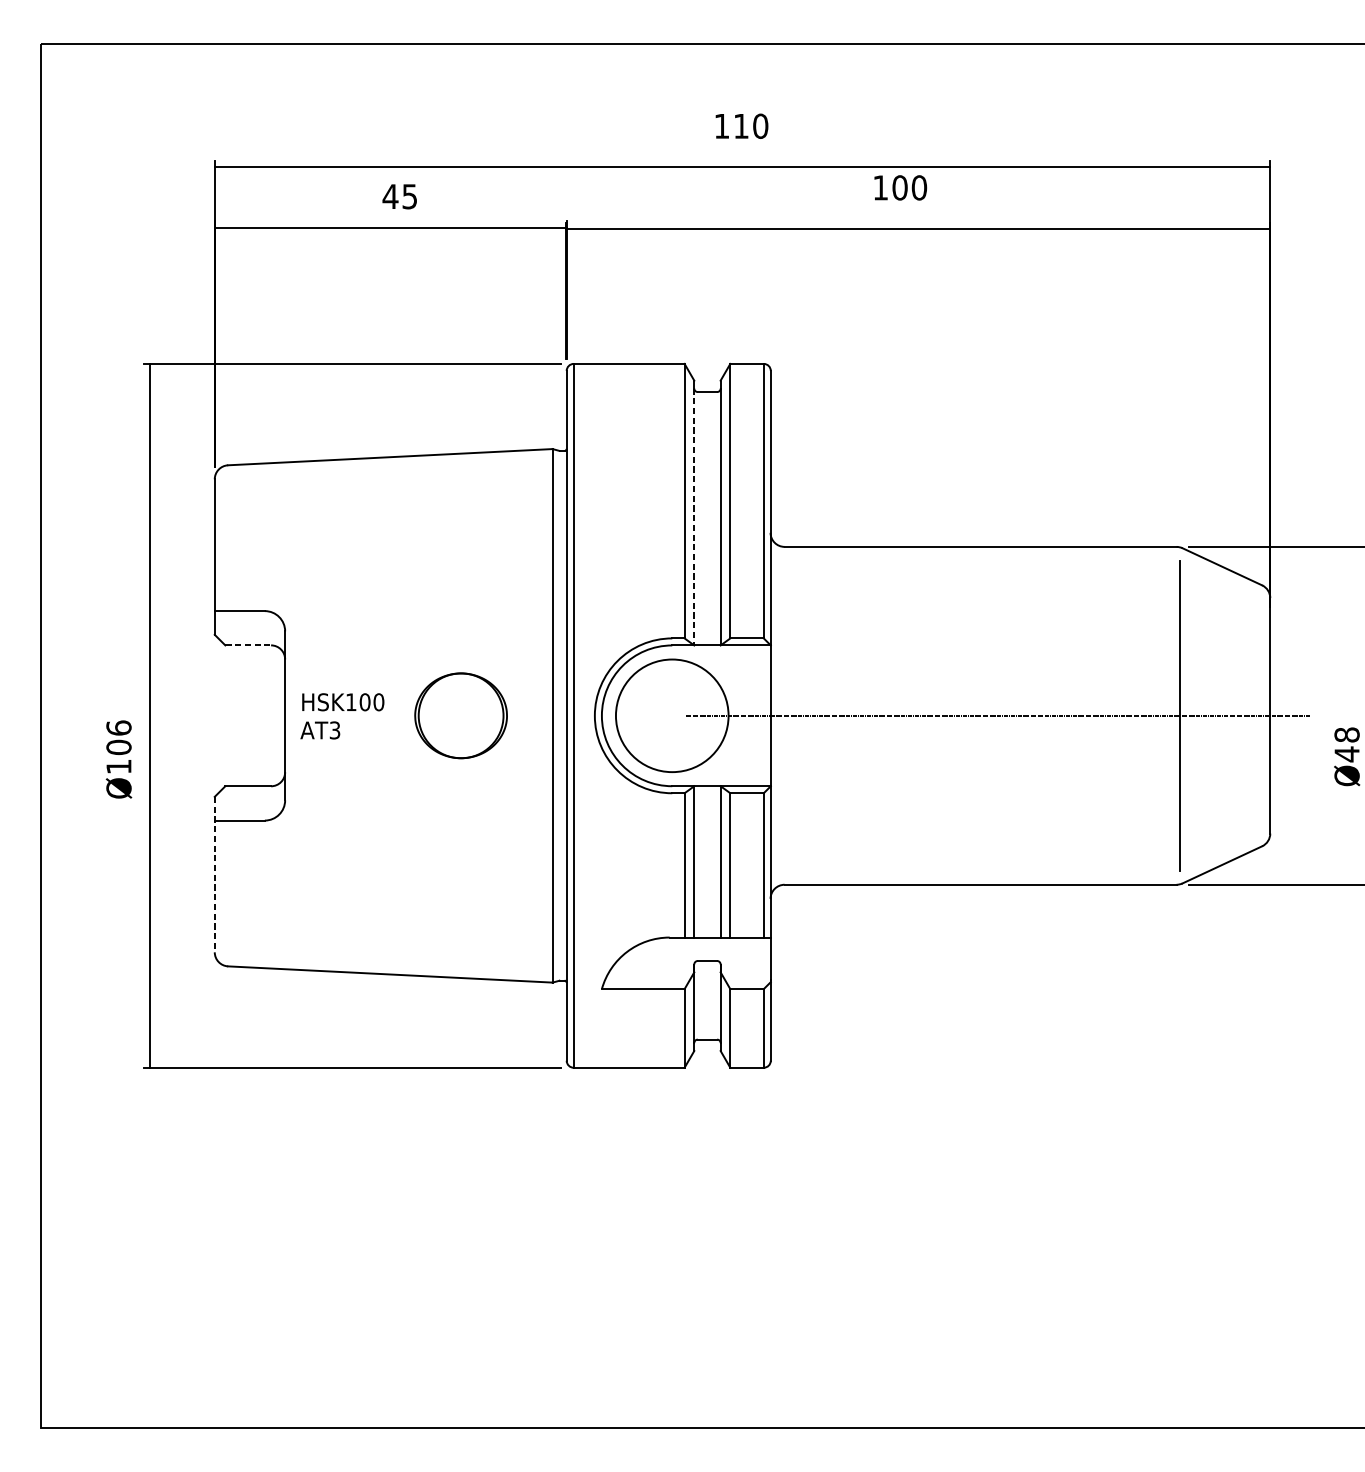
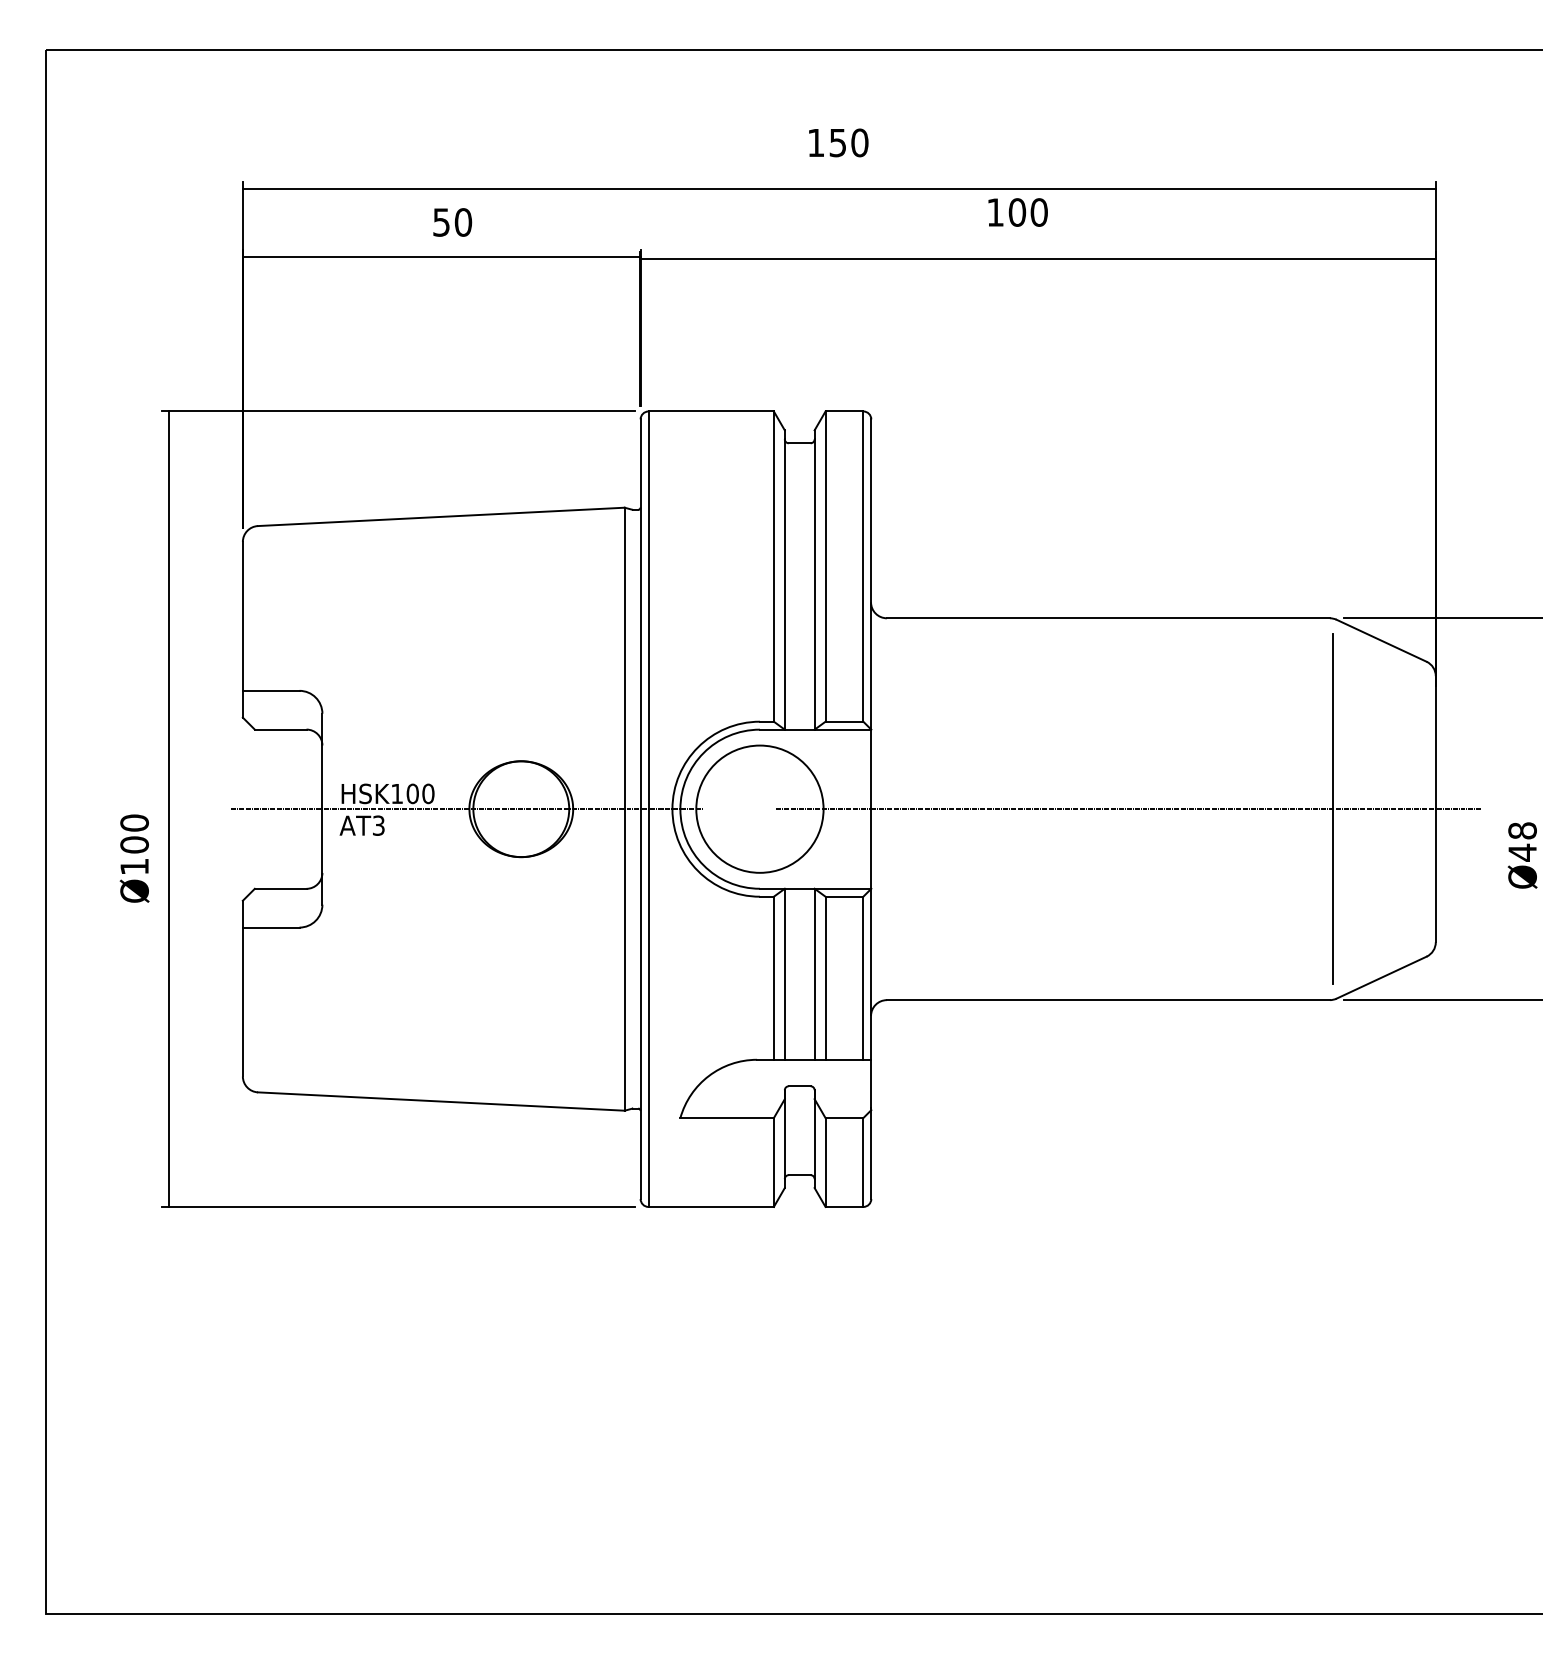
text: (740, 126) -> (837, 143), 110 -> 150
text: (400, 196) -> (452, 222), 45 -> 50
line: (694, 517) -> (784, 584), dashed -> solid
line: (248, 645) -> (280, 729), dashed -> solid
line: (412, 716) -> (466, 809), added
text: (118, 727) -> (134, 822), Ø106 -> Ø100
line: (214, 874) -> (242, 988), dashed -> solid

